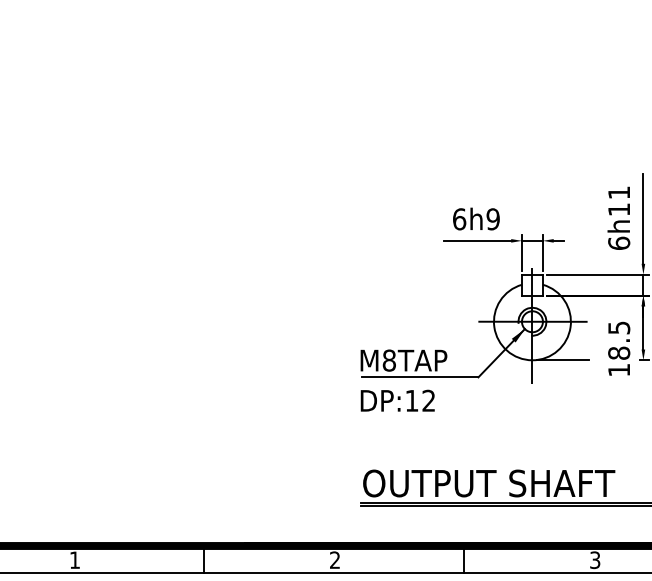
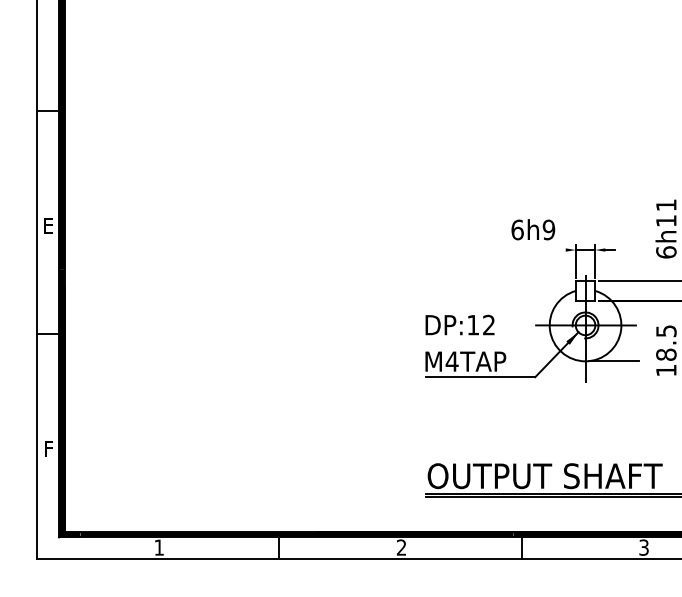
line: (476, 241) -> (533, 250), removed
text: (388, 360) -> (451, 361), M8TAP -> M4TAP
text: (397, 400) -> (459, 324), moved

